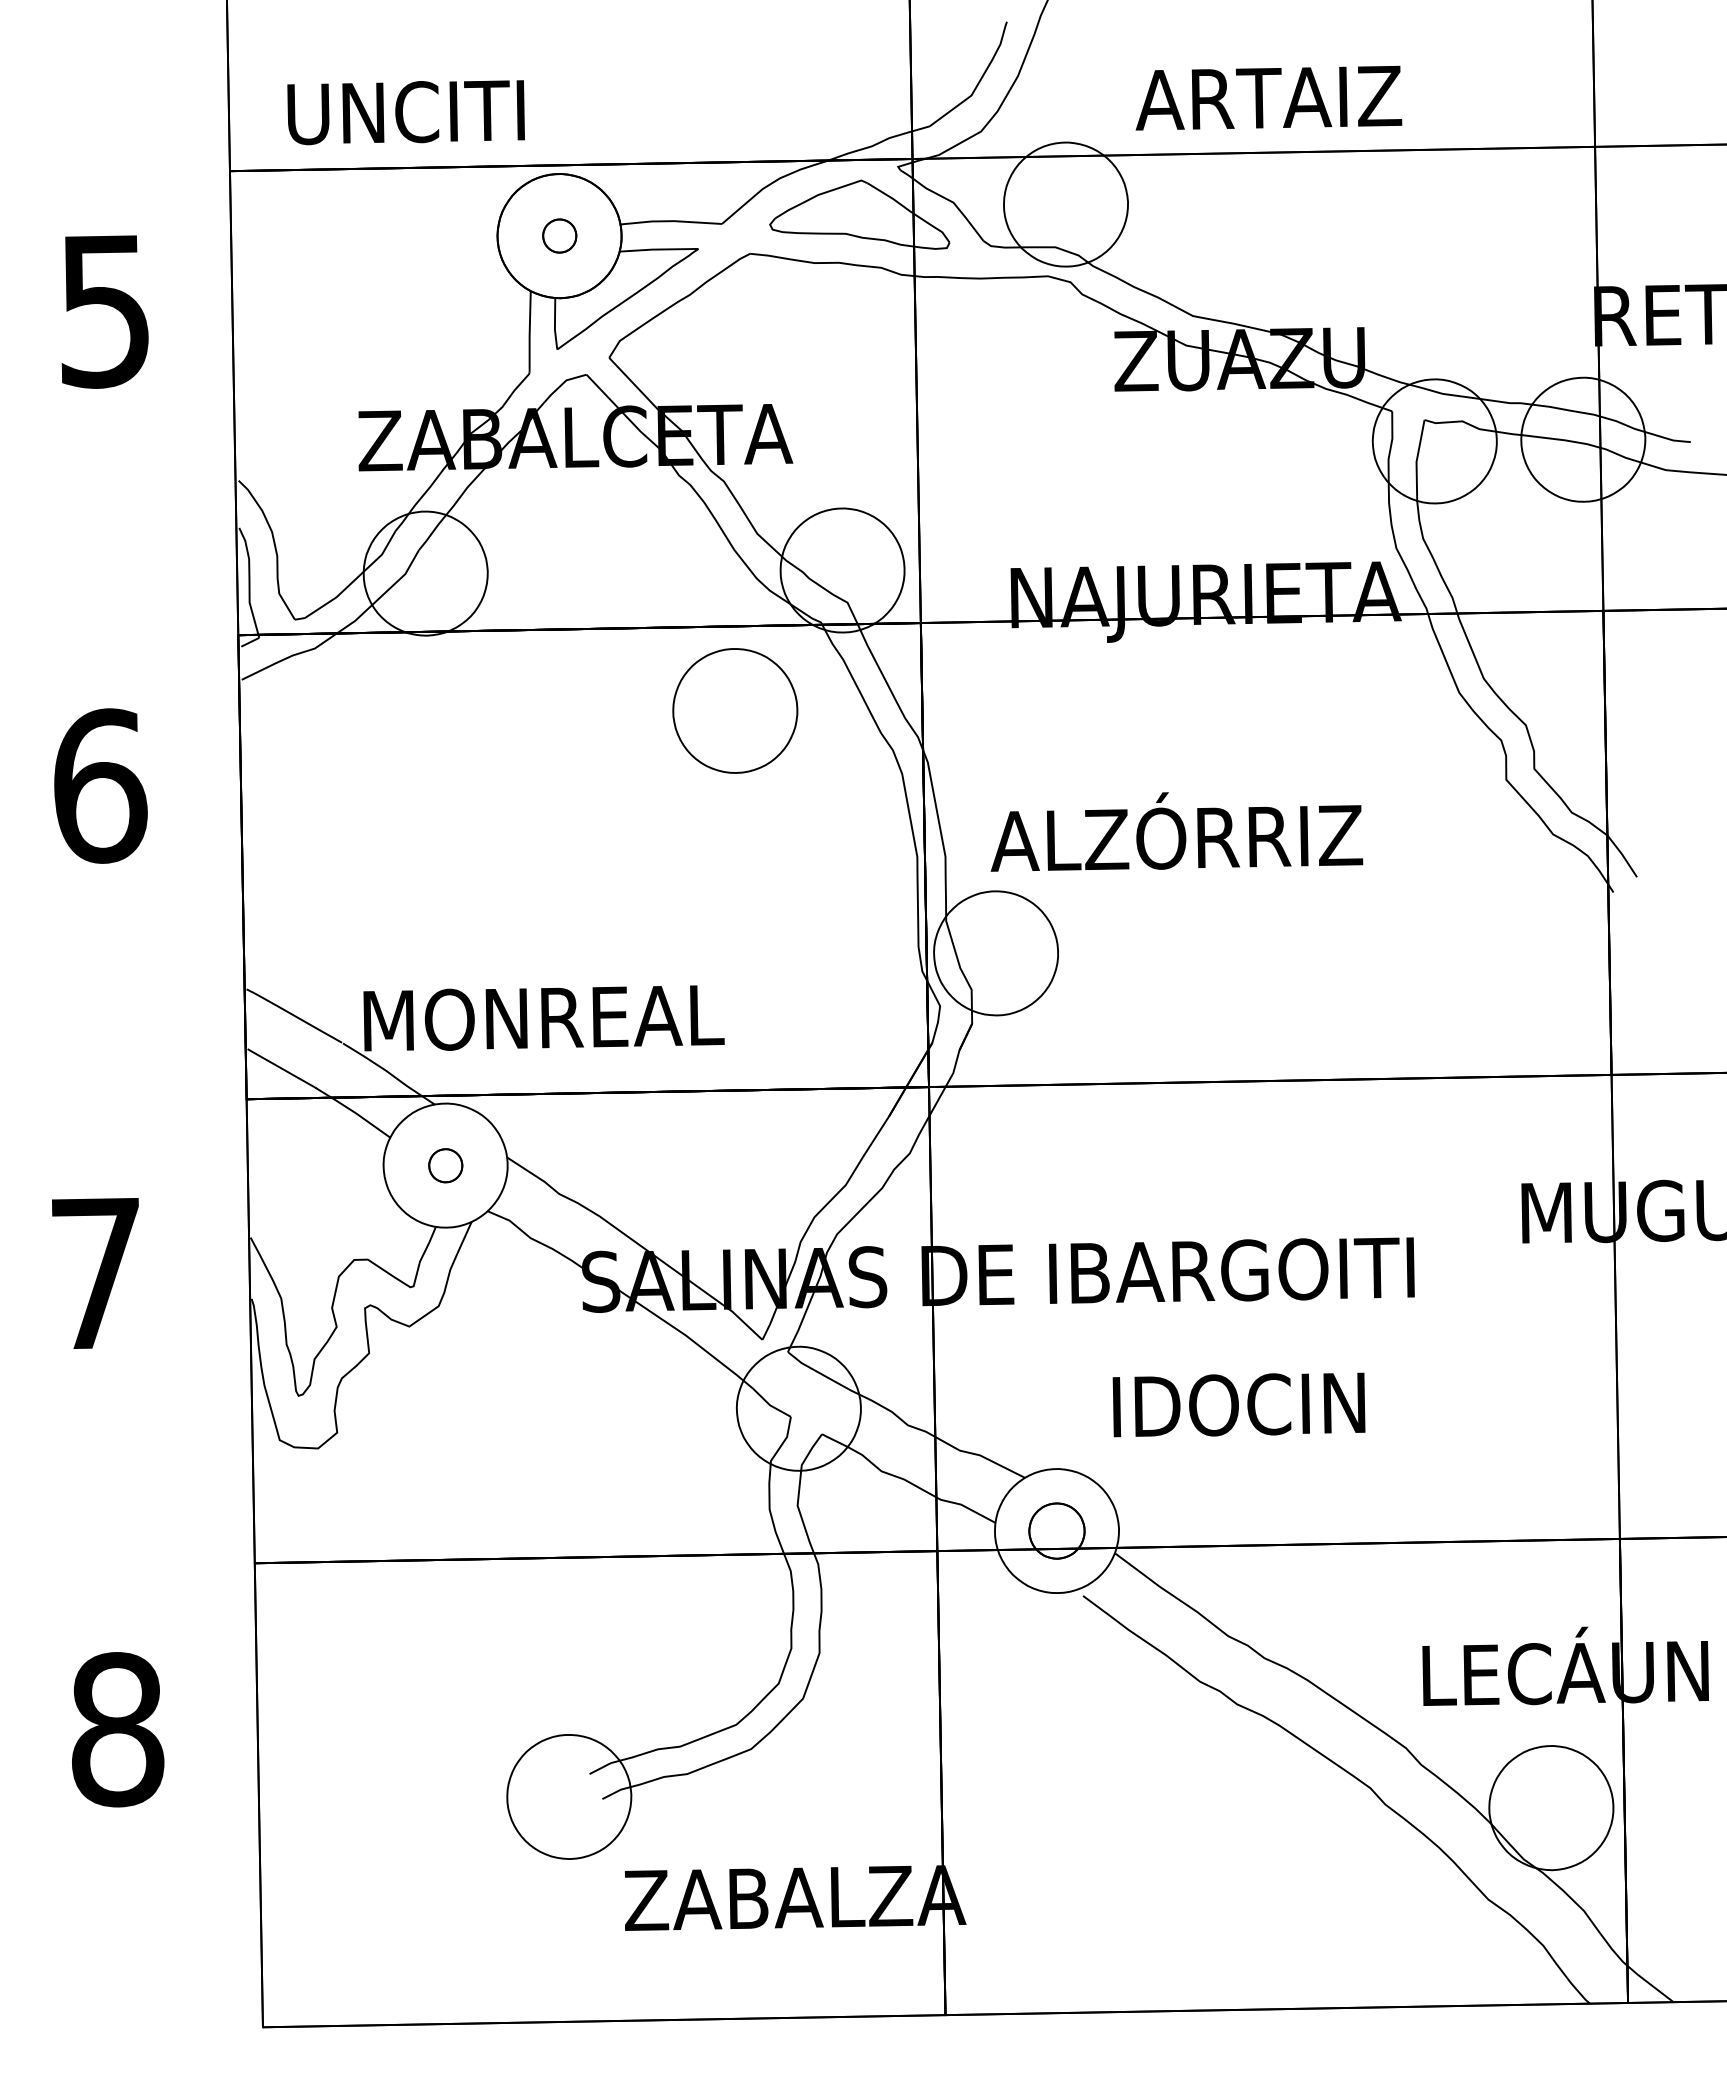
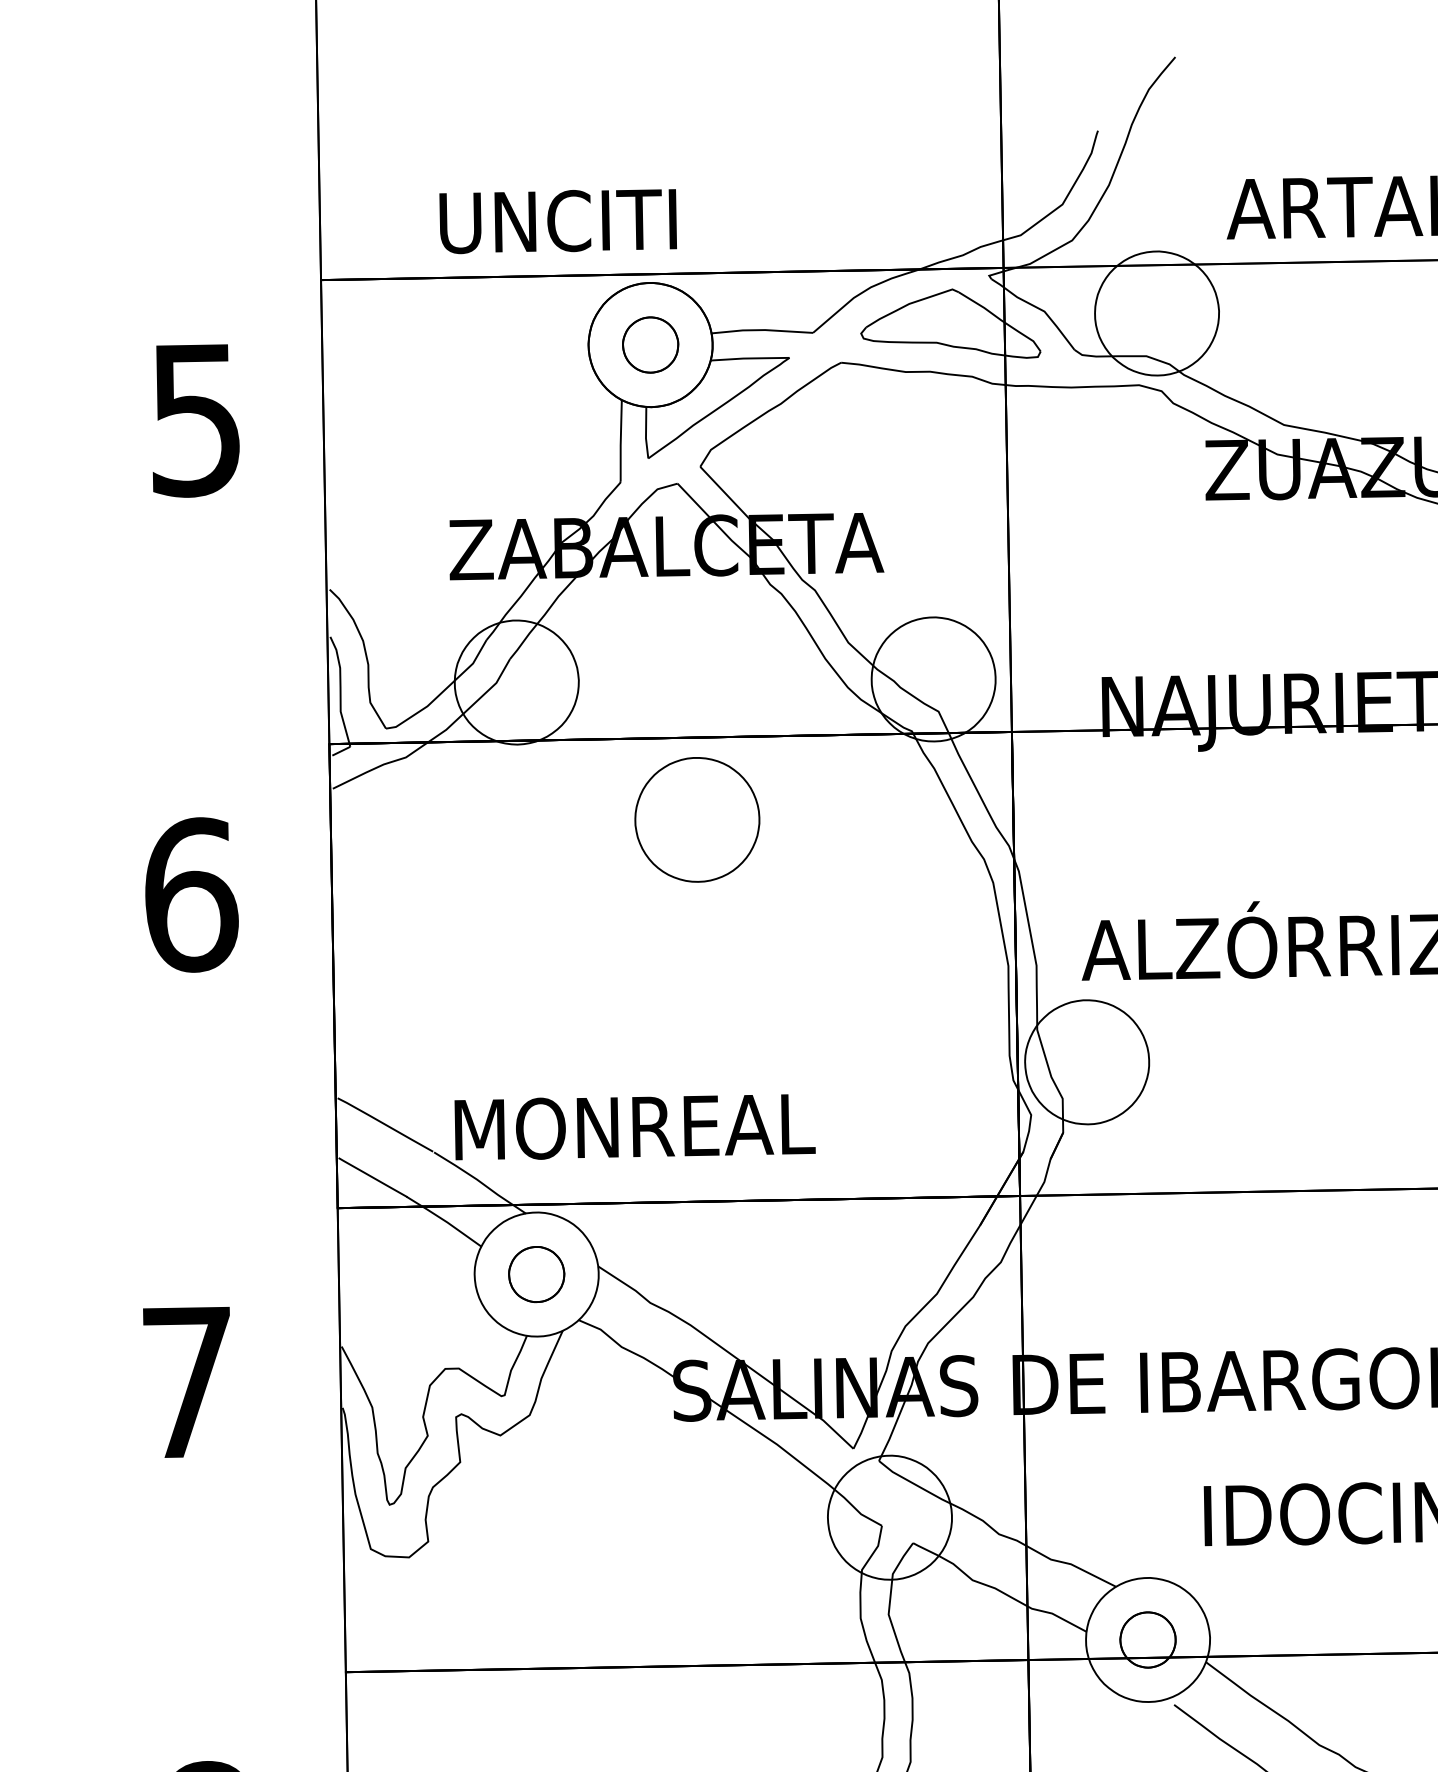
text: (405, 112) -> (557, 221), moved
part: (559, 235) -> (650, 344), size x1.67
part: (735, 710) -> (697, 819), moved
part: (445, 1165) -> (536, 1274), size x1.67

